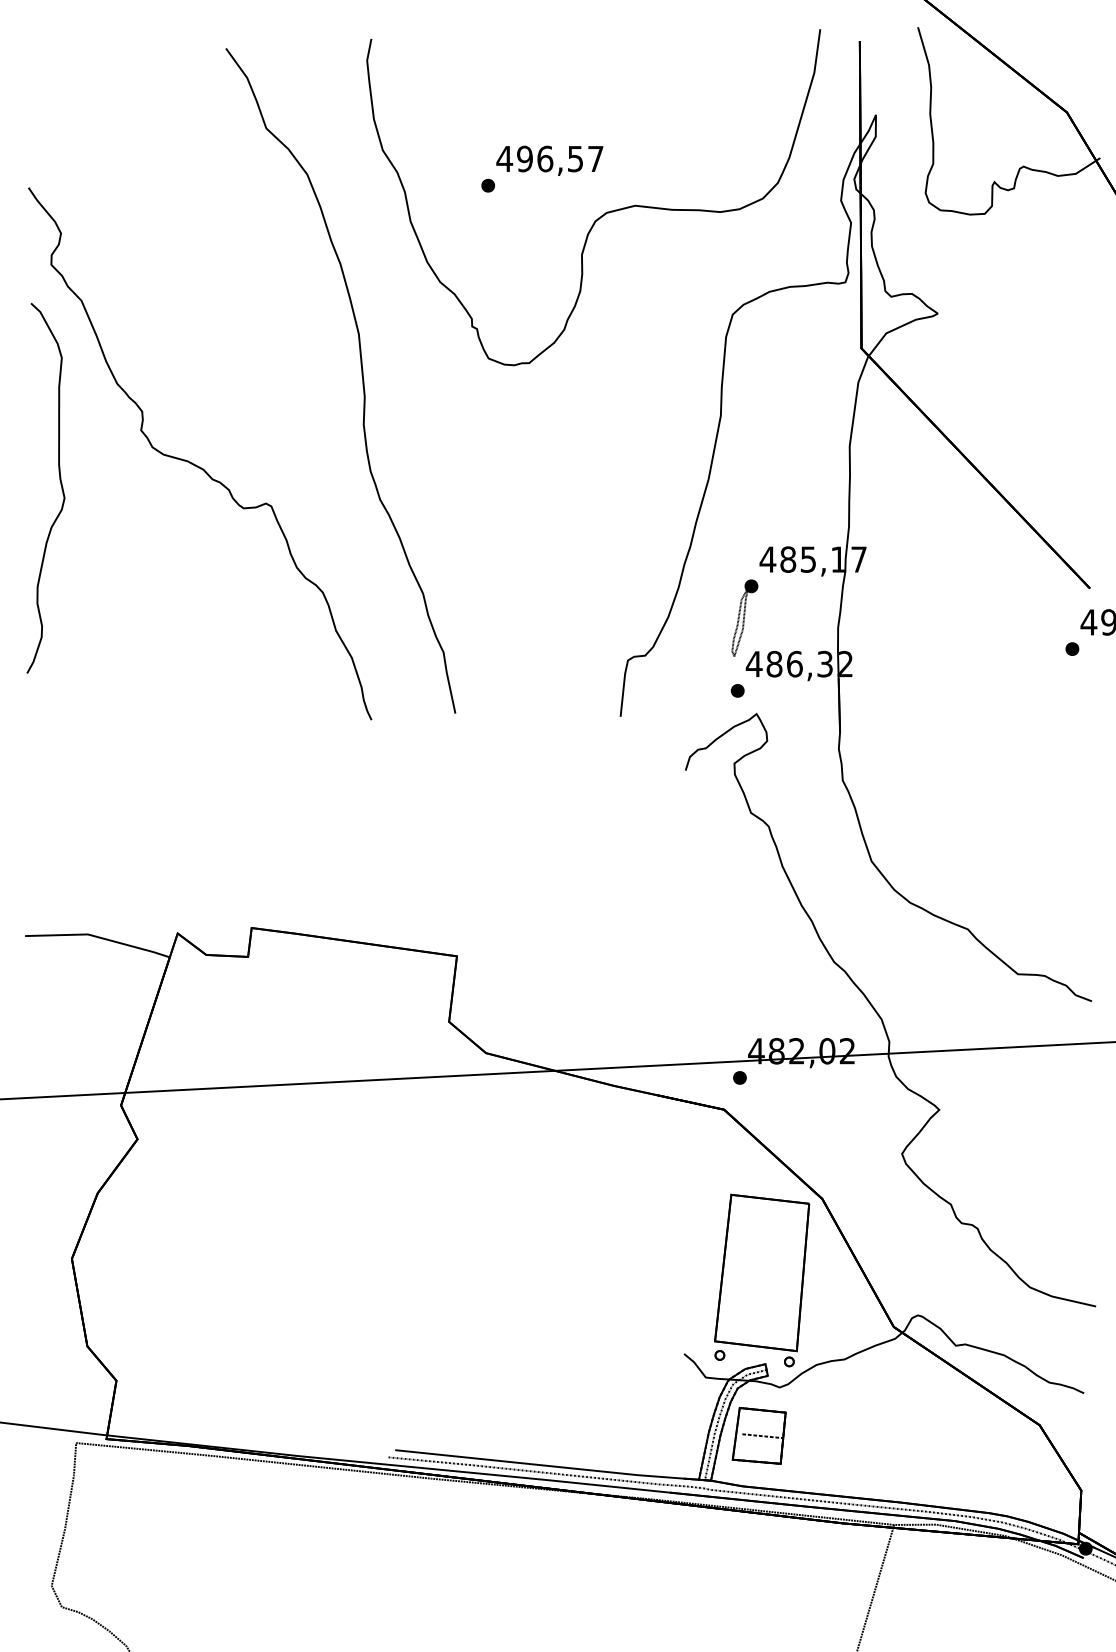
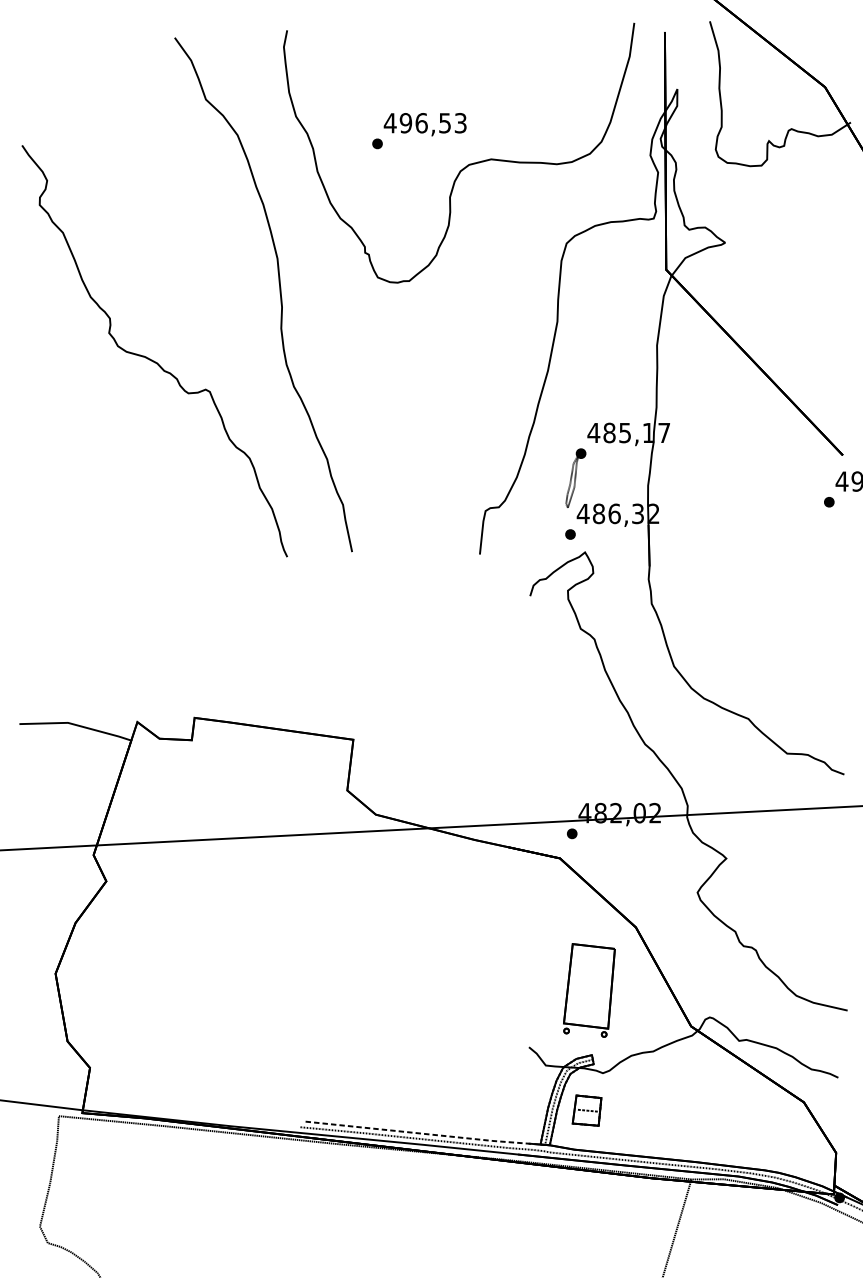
text: (595, 158) -> (460, 122), 496,57 -> 496,53
curve: (60, 485) -> (46, 375), removed
part: (762, 1280) -> (589, 990), size x0.7
part: (758, 1435) -> (586, 1110), size x0.7
line: (548, 1465) -> (424, 1133), solid -> dashed

